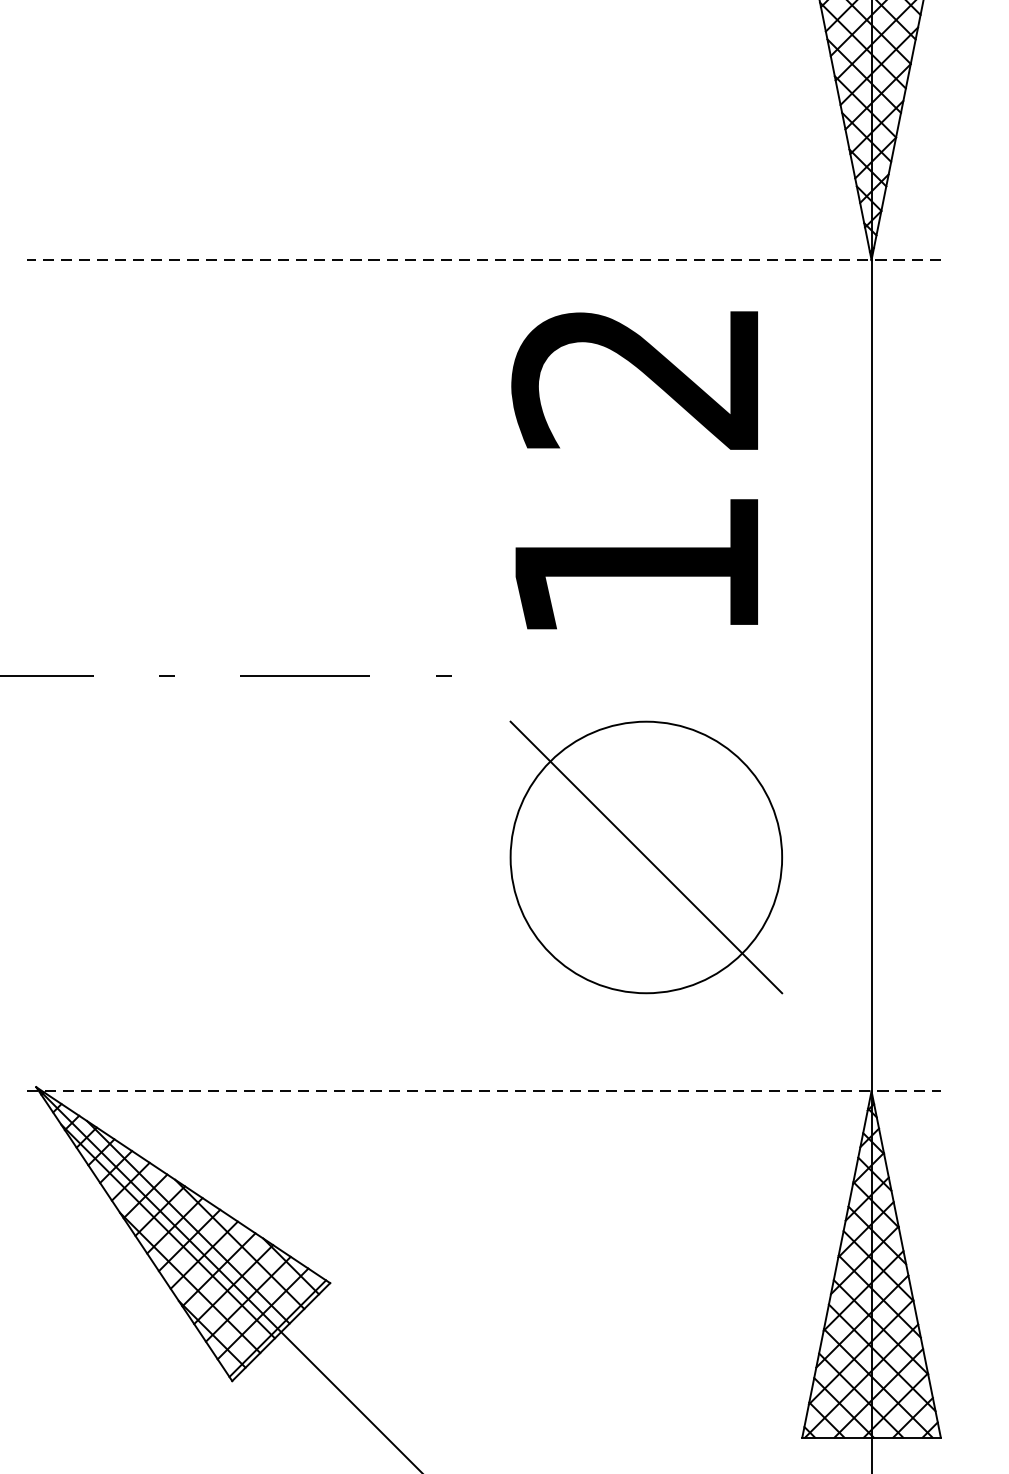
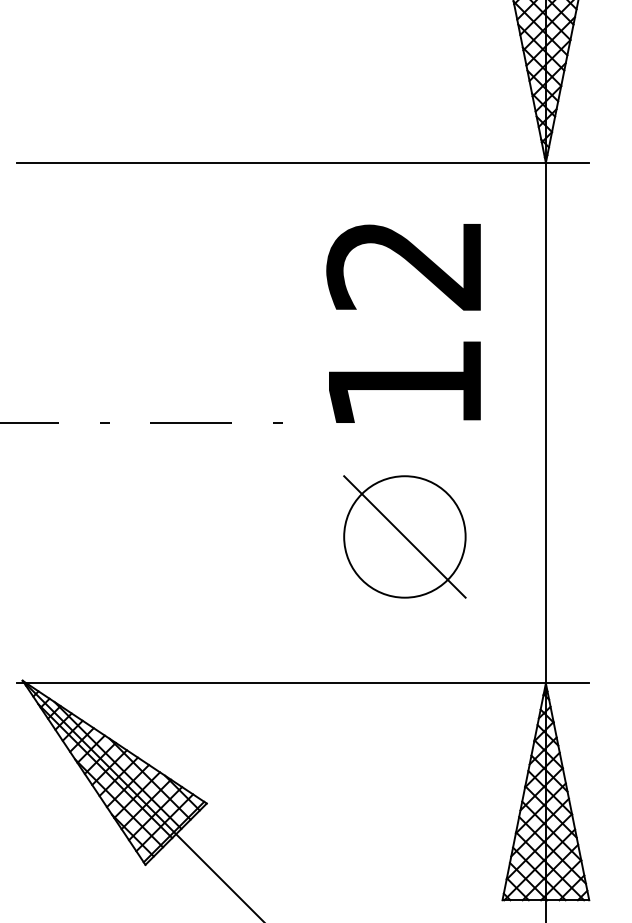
line: (482, 259) -> (302, 162), dashed -> solid
text: (634, 470) -> (403, 323), moved
part: (645, 856) -> (404, 536), size x0.71
line: (484, 1091) -> (303, 683), dashed -> solid

